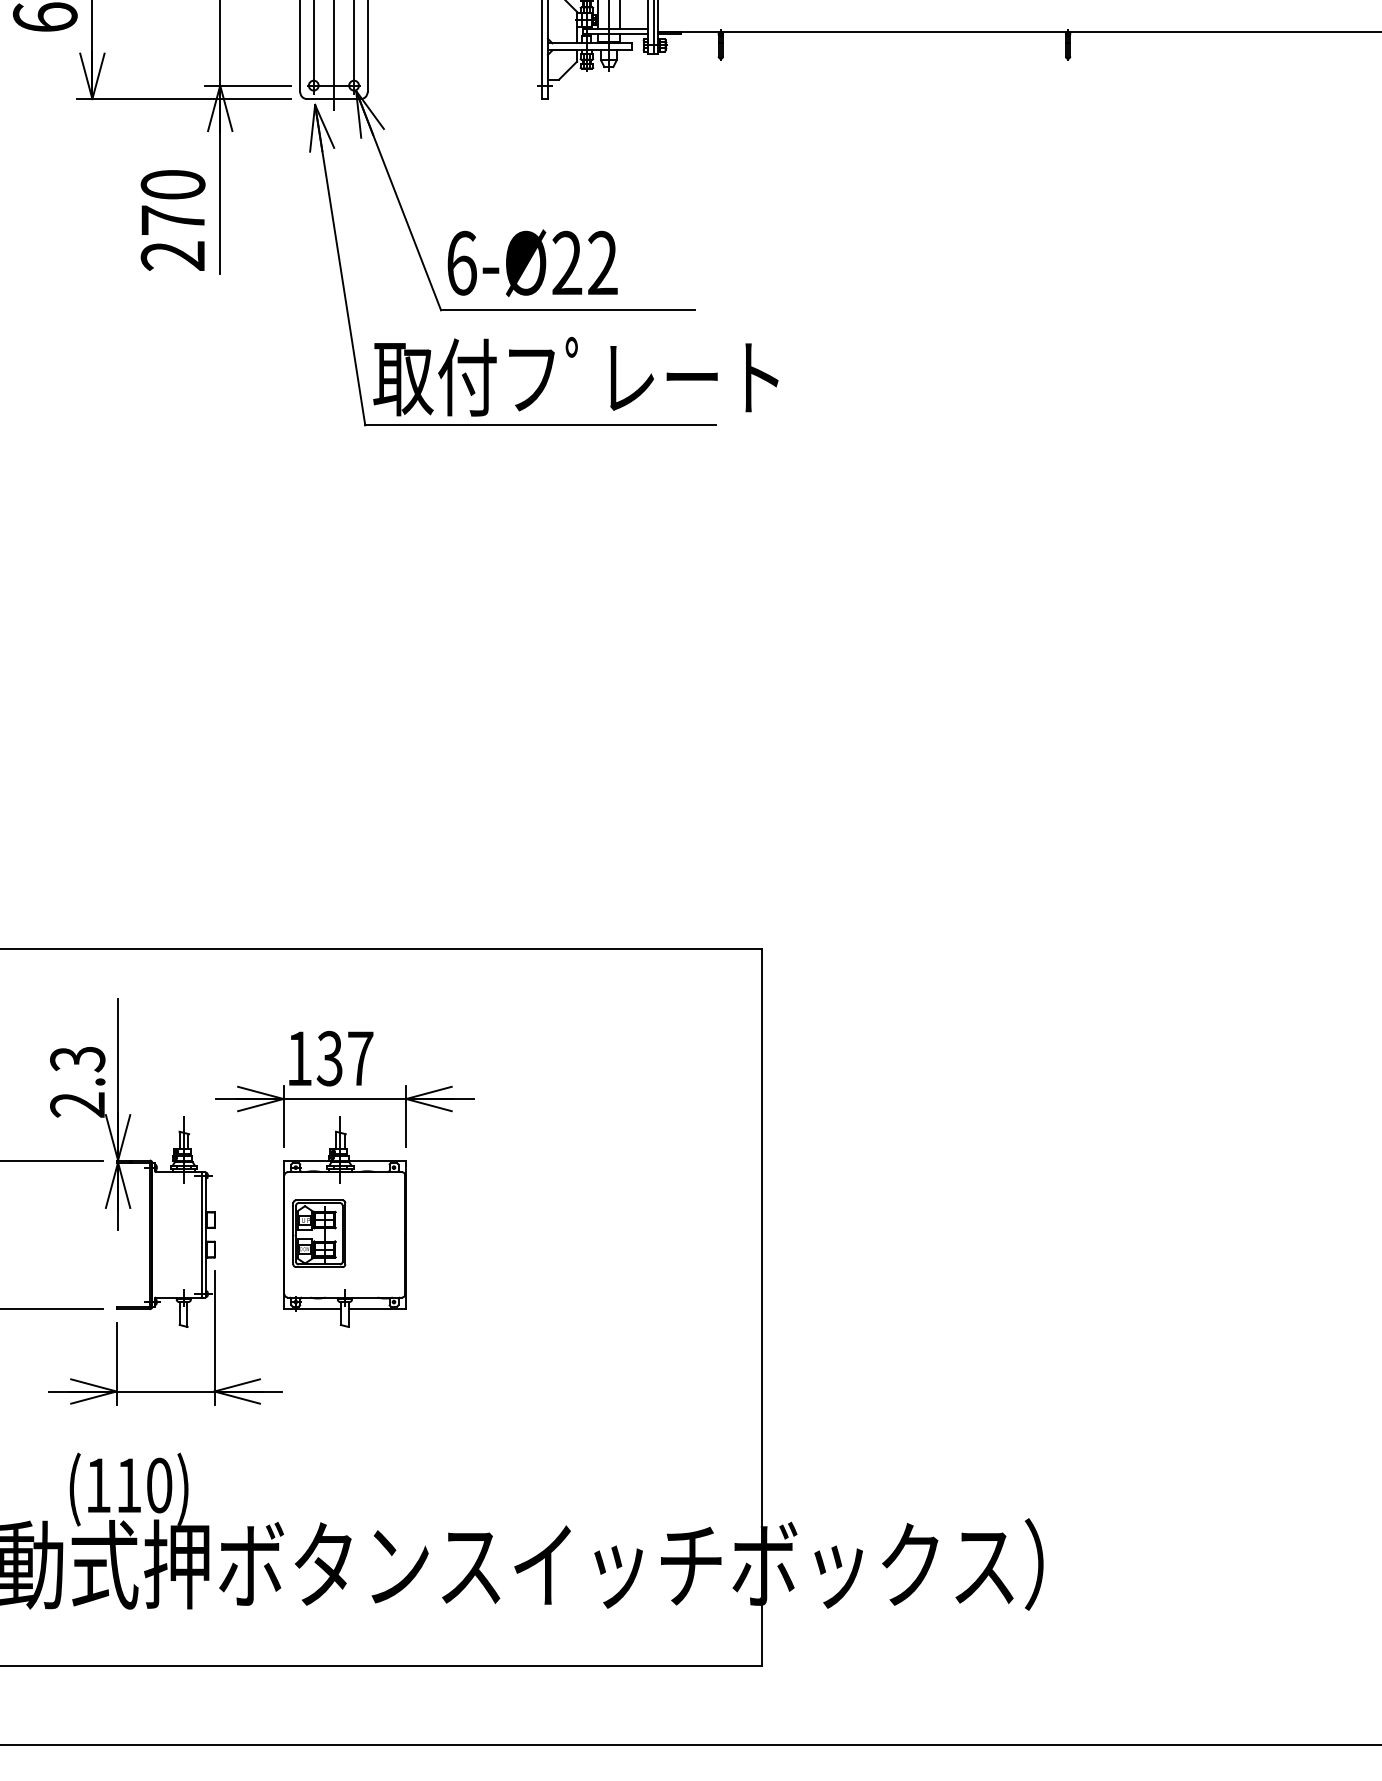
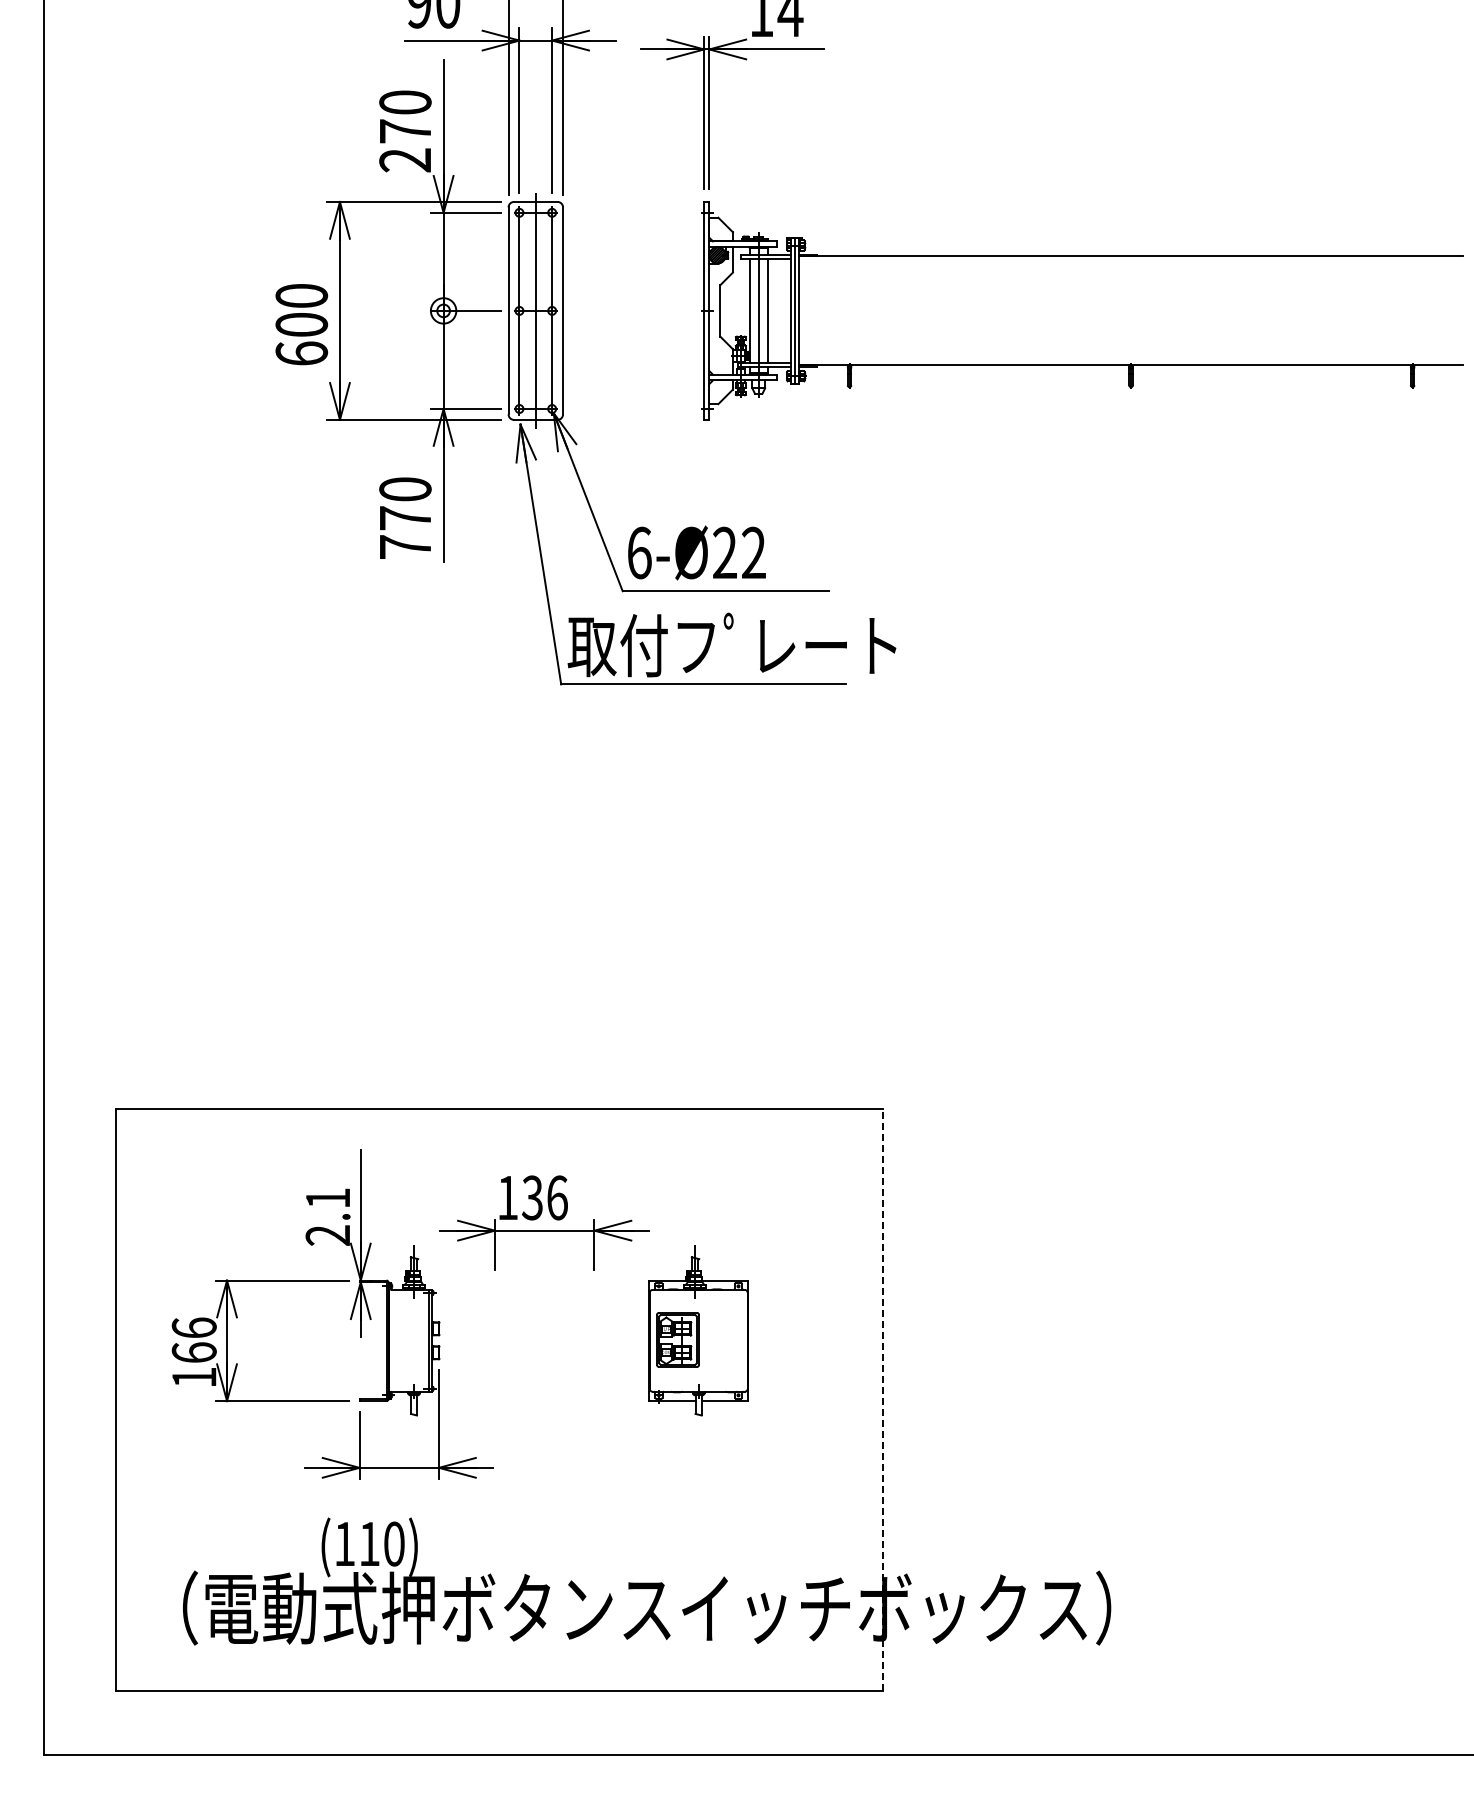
text: (171, 256) -> (404, 547), 270 -> 770
text: (360, 1058) -> (557, 1197), 137 -> 136
text: (77, 1059) -> (327, 1198), 2.3 -> 2.1
part: (344, 1222) -> (698, 1330), moved
line: (761, 1307) -> (882, 1399), solid -> dashed

